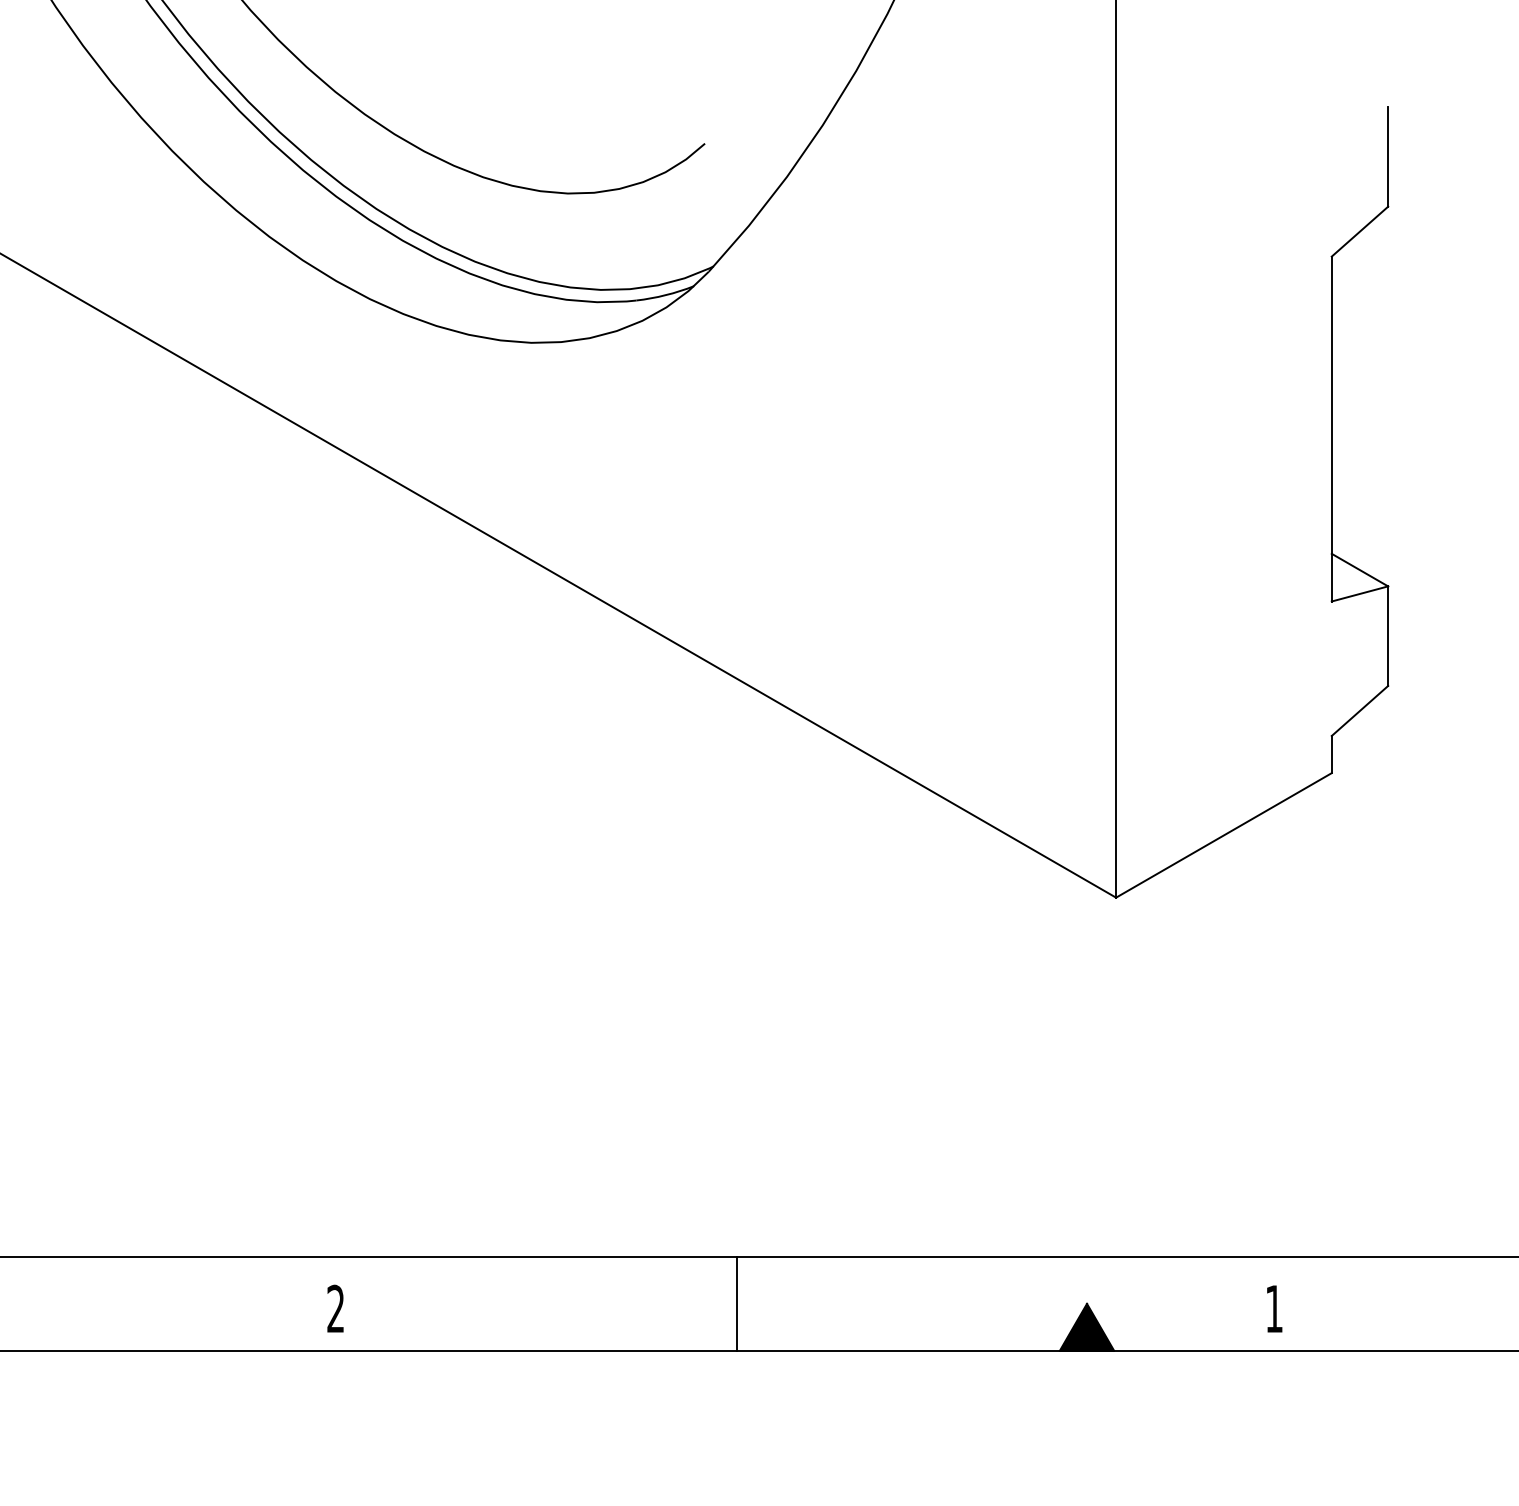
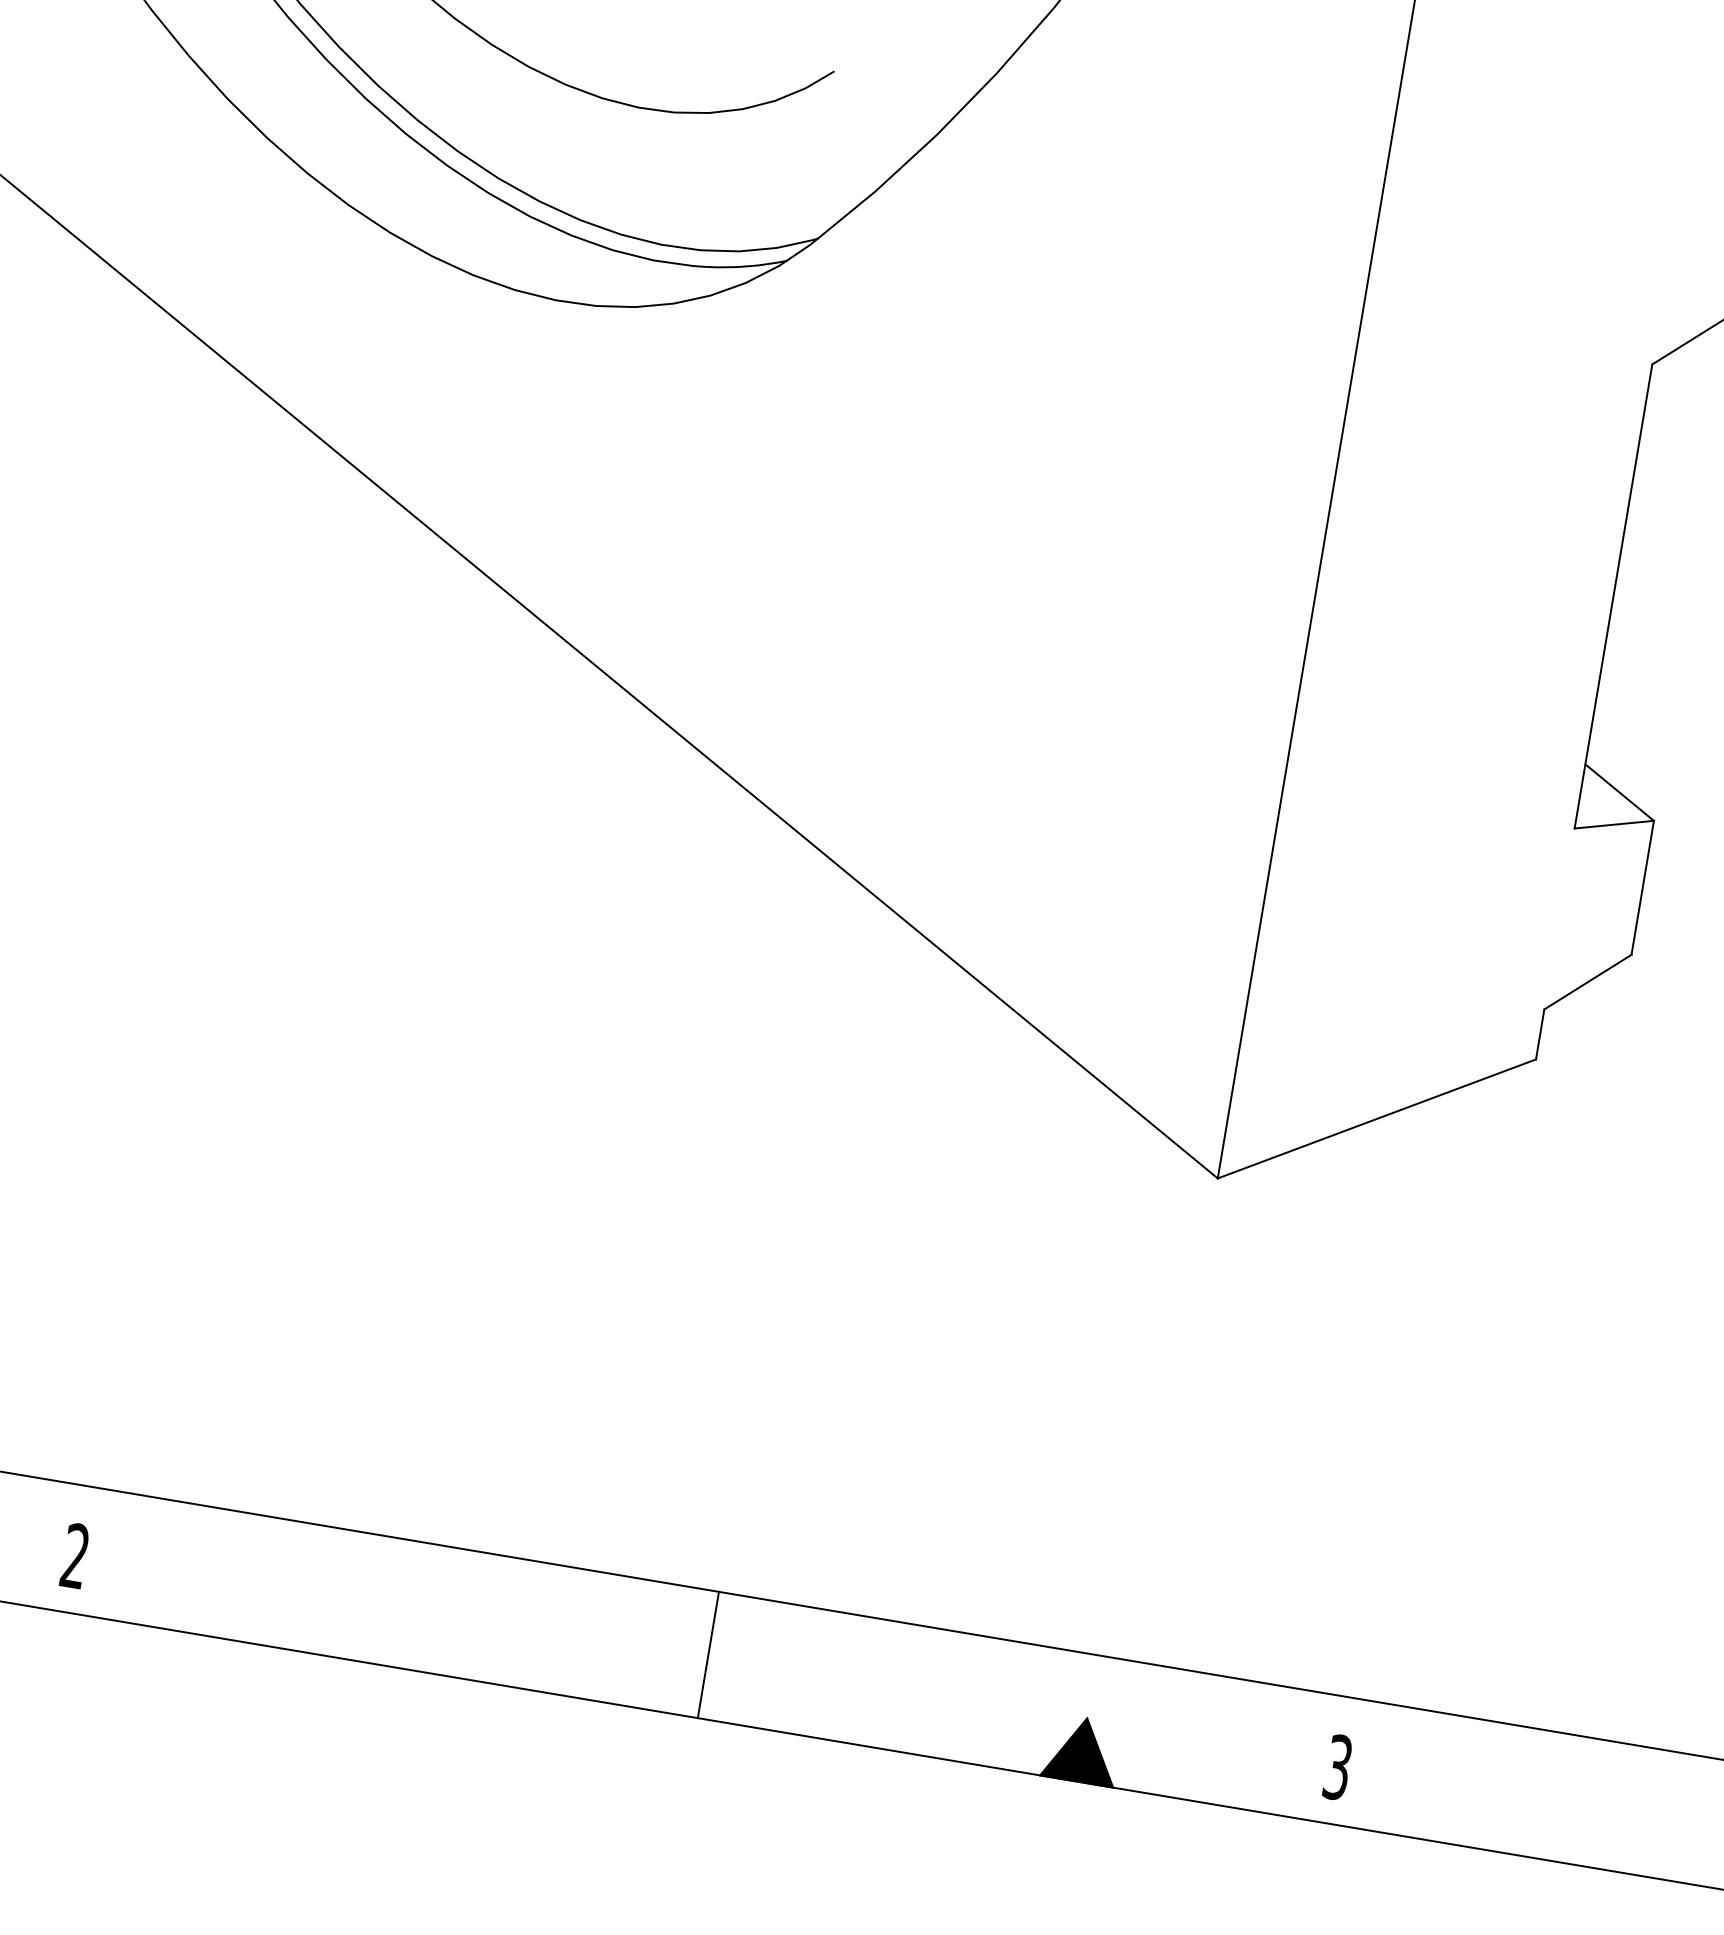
line: (737, 1303) -> (708, 1654), moved
text: (1274, 1308) -> (1338, 1766), 1 -> 3

